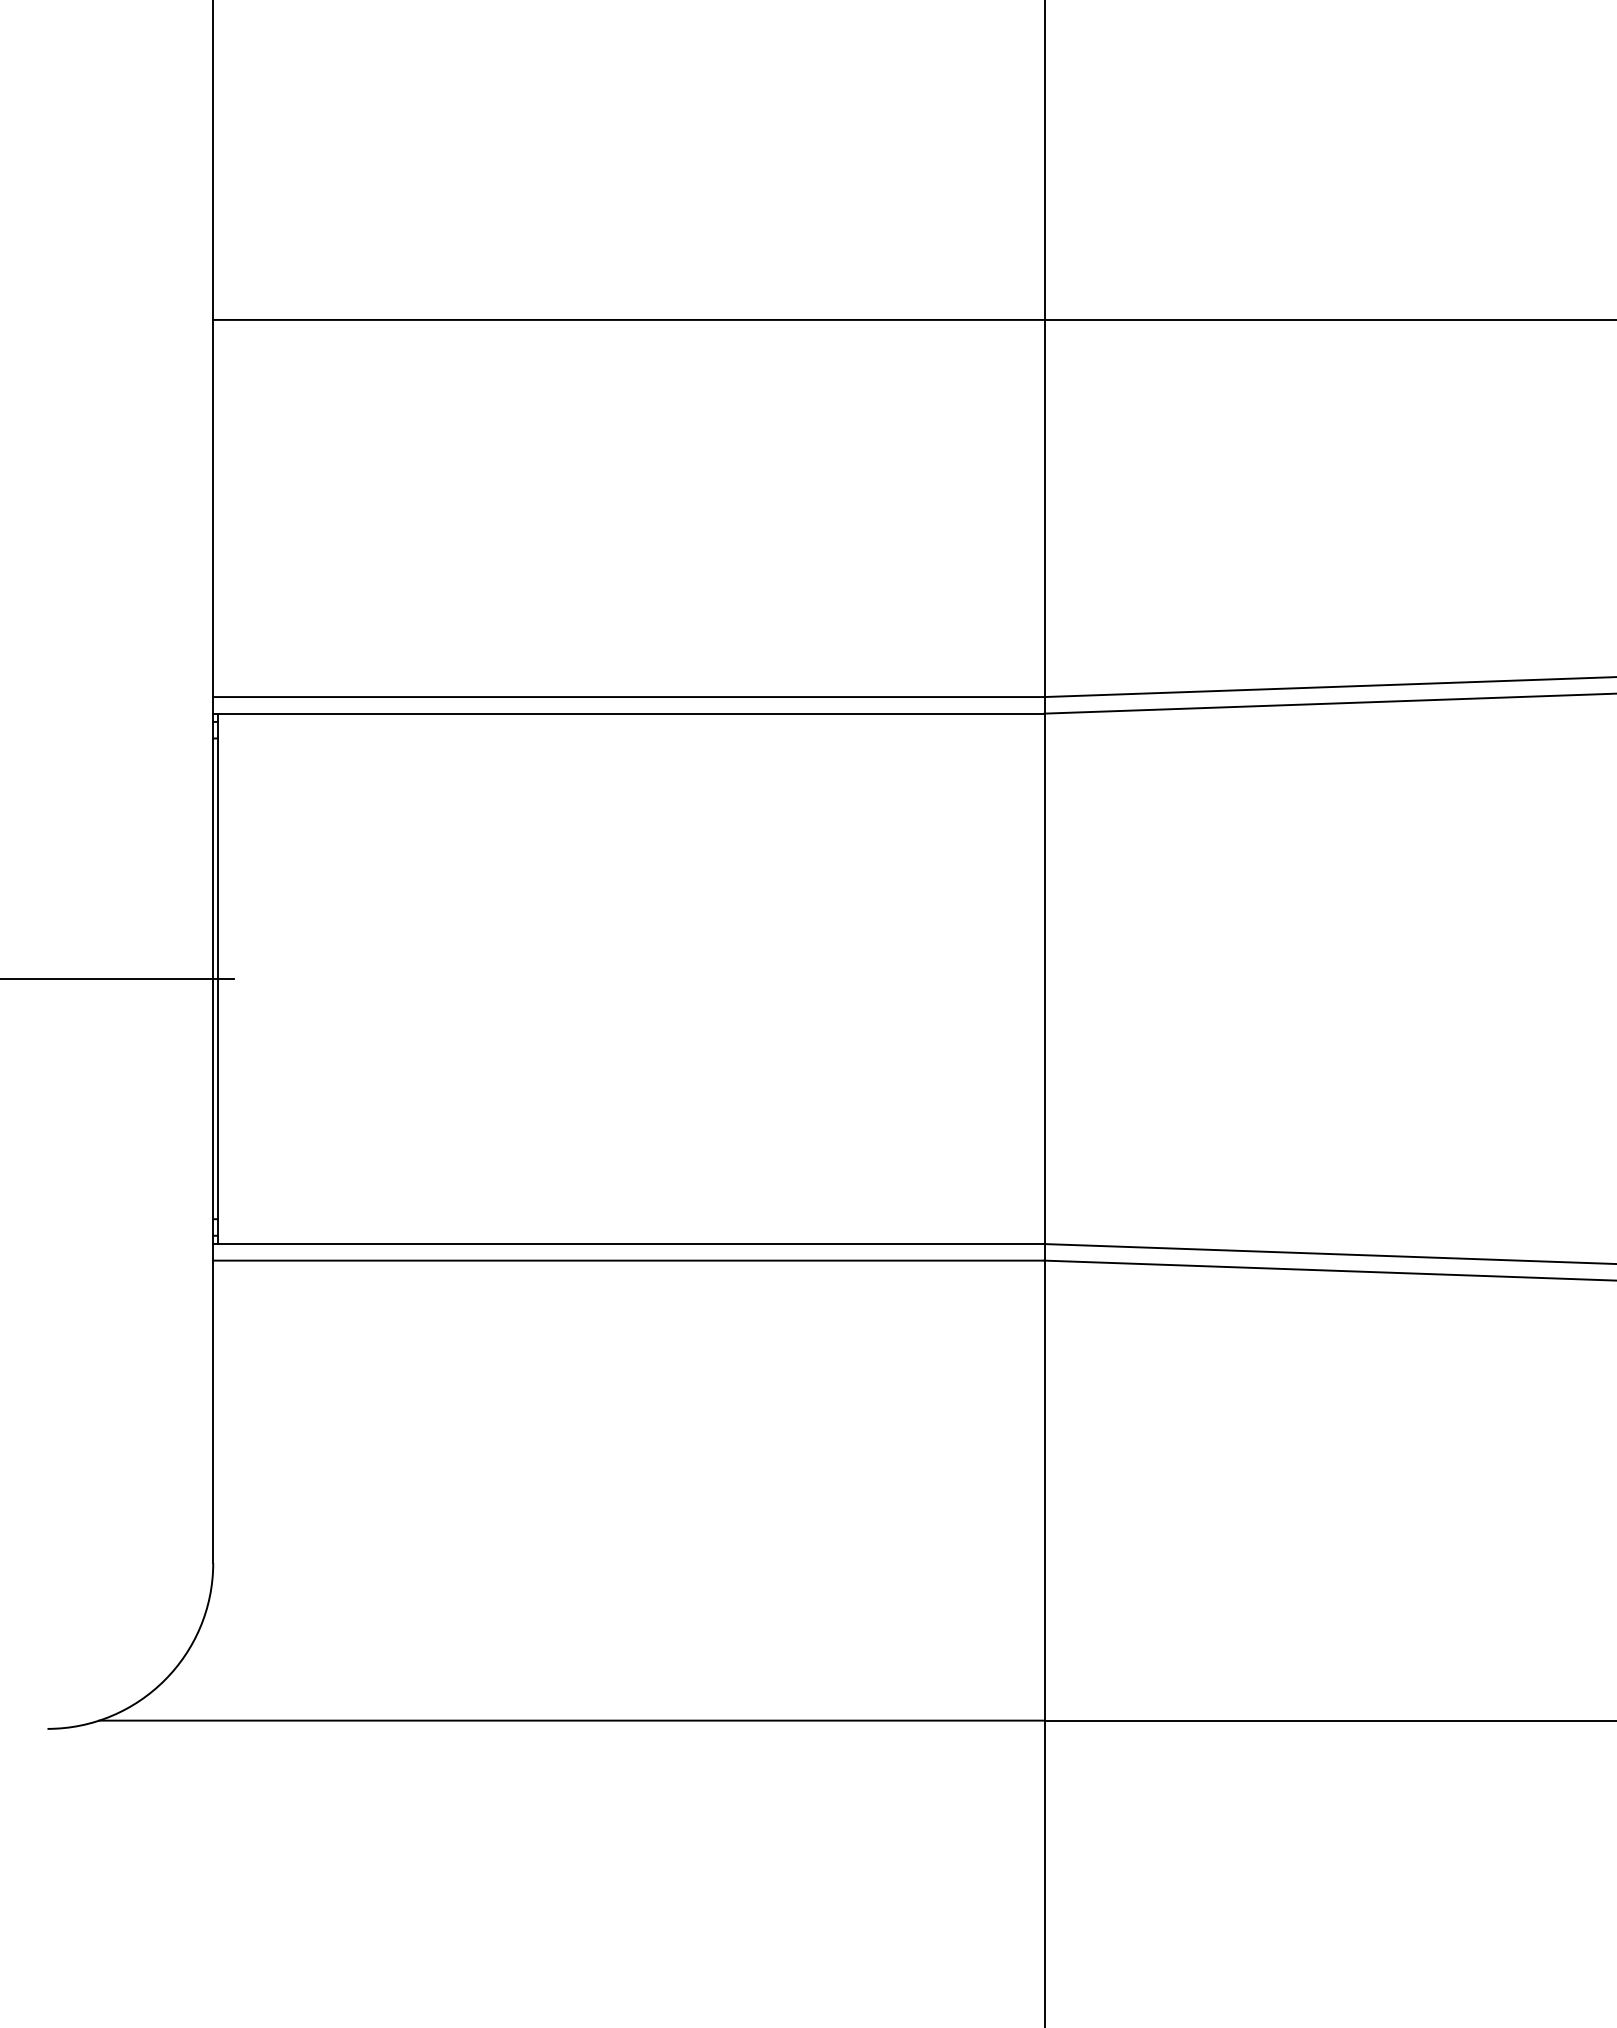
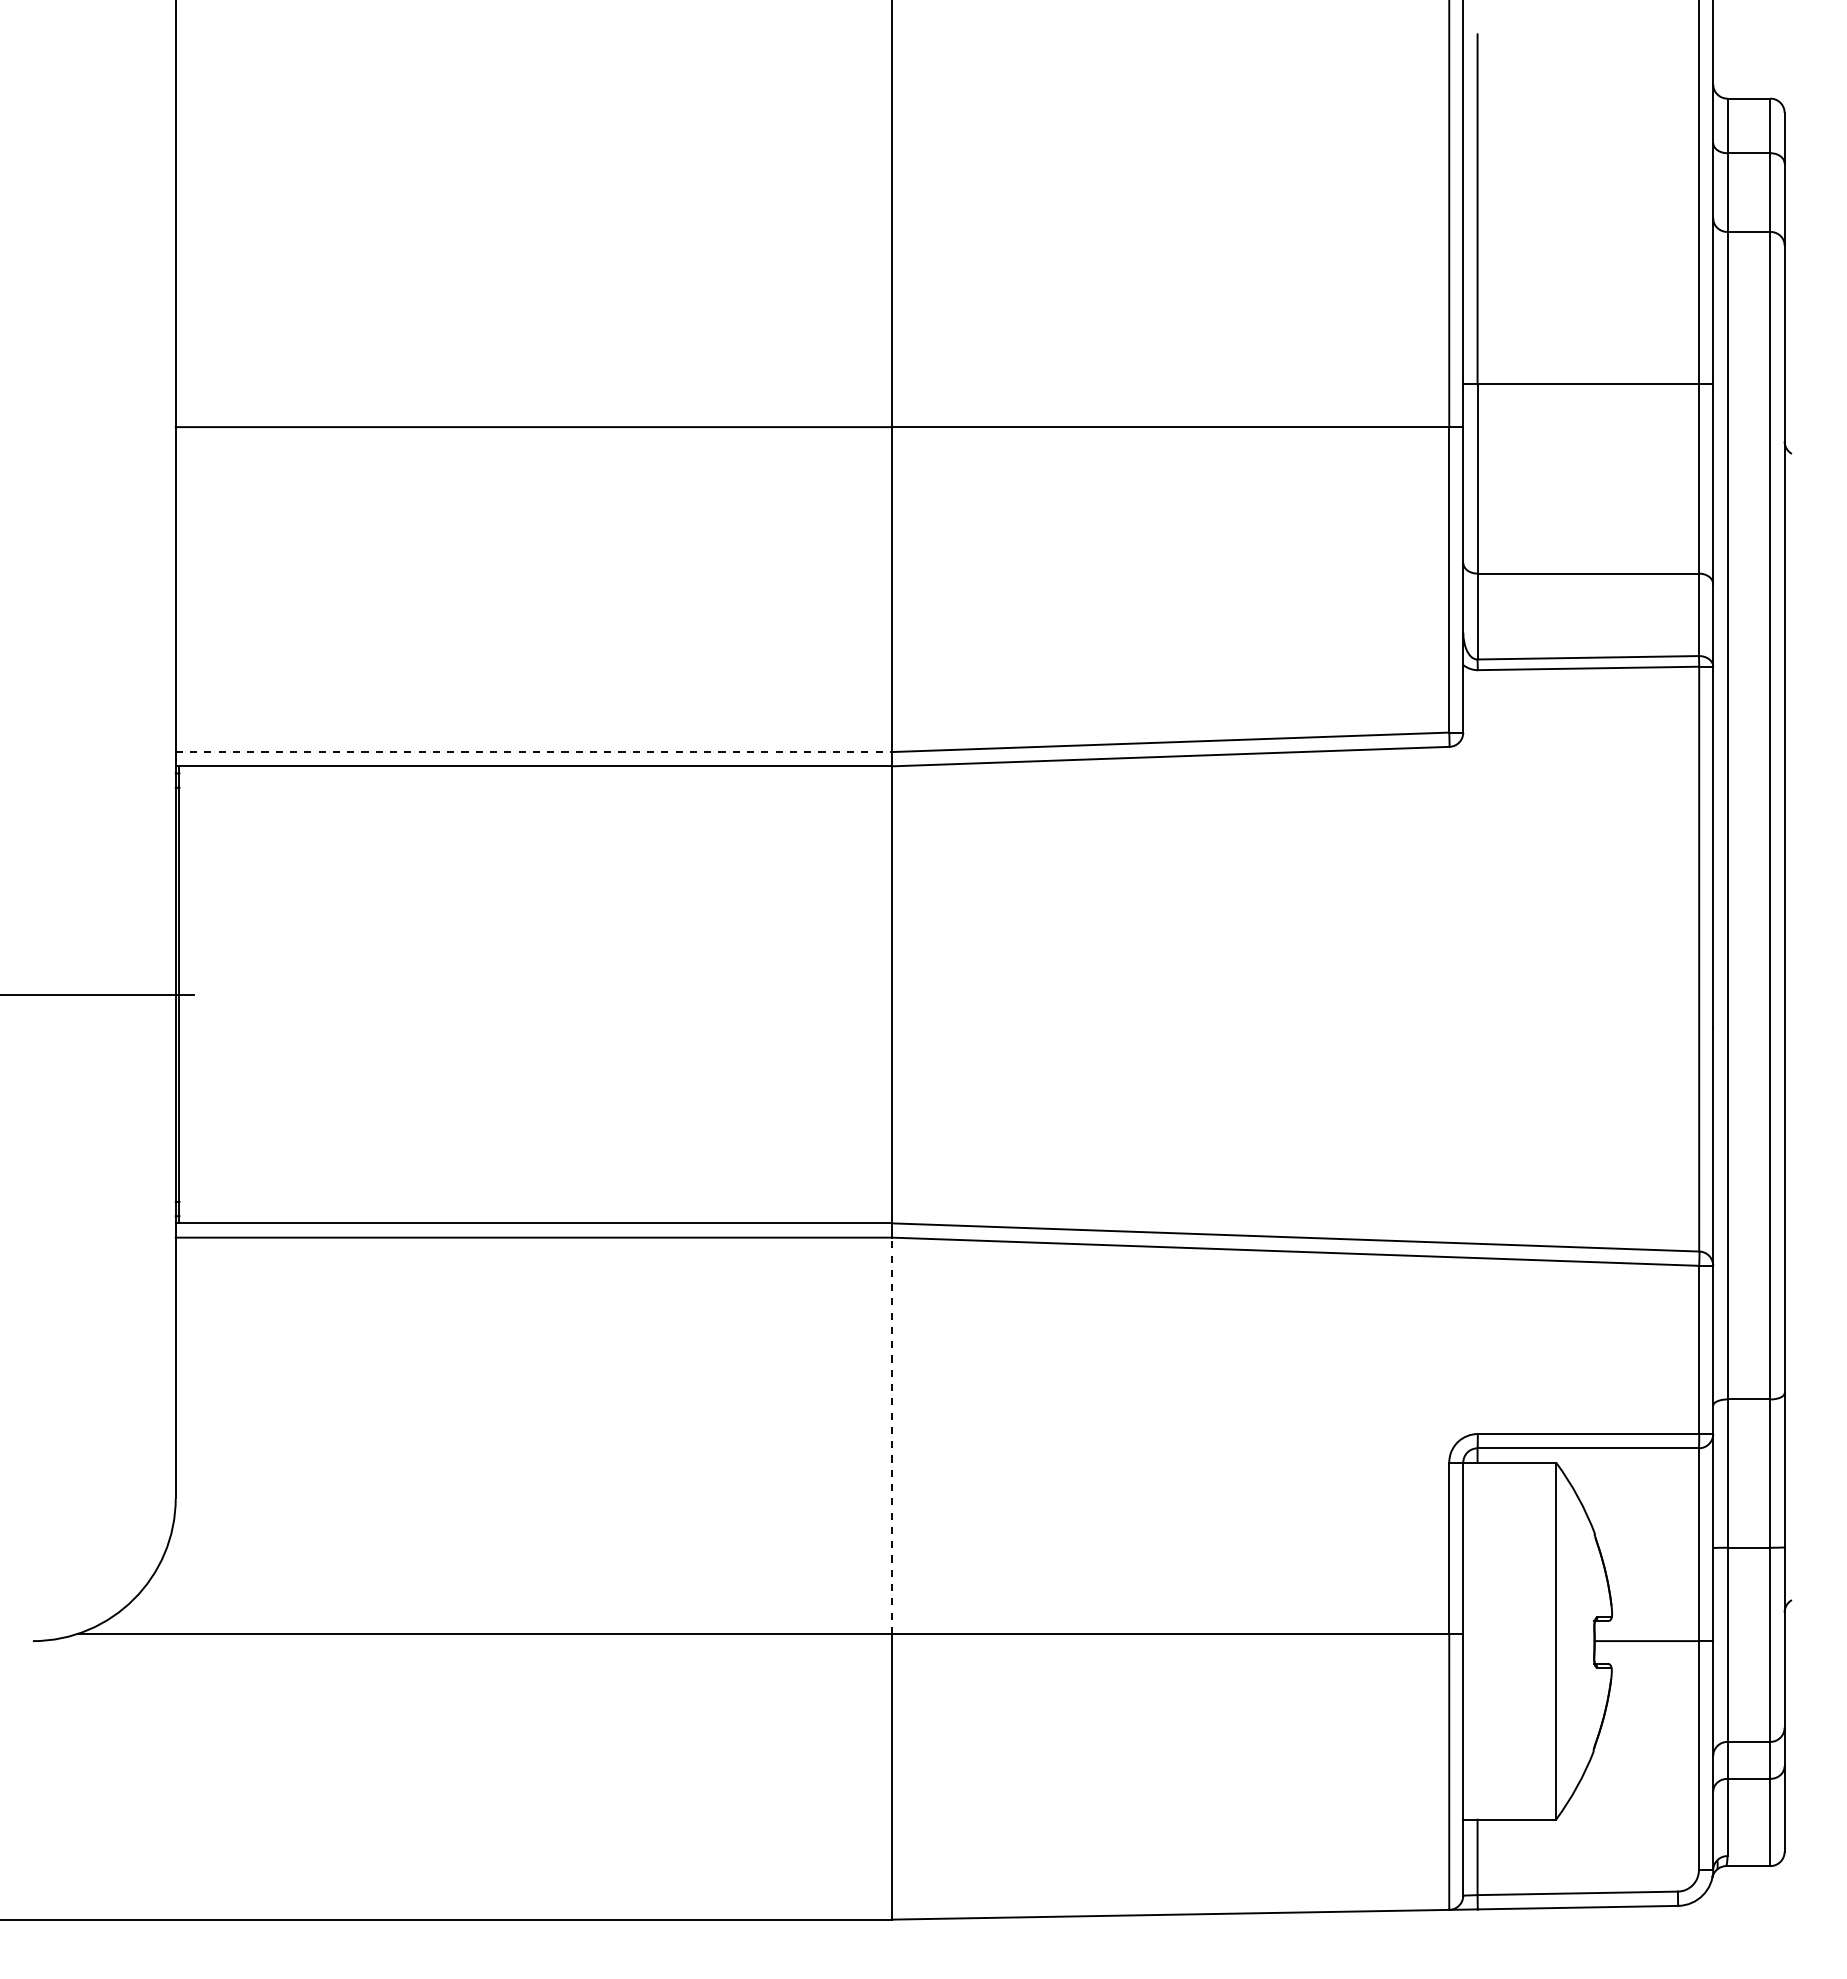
line: (629, 697) -> (534, 752), solid -> dashed
line: (1043, 1490) -> (891, 1435), solid -> dashed

